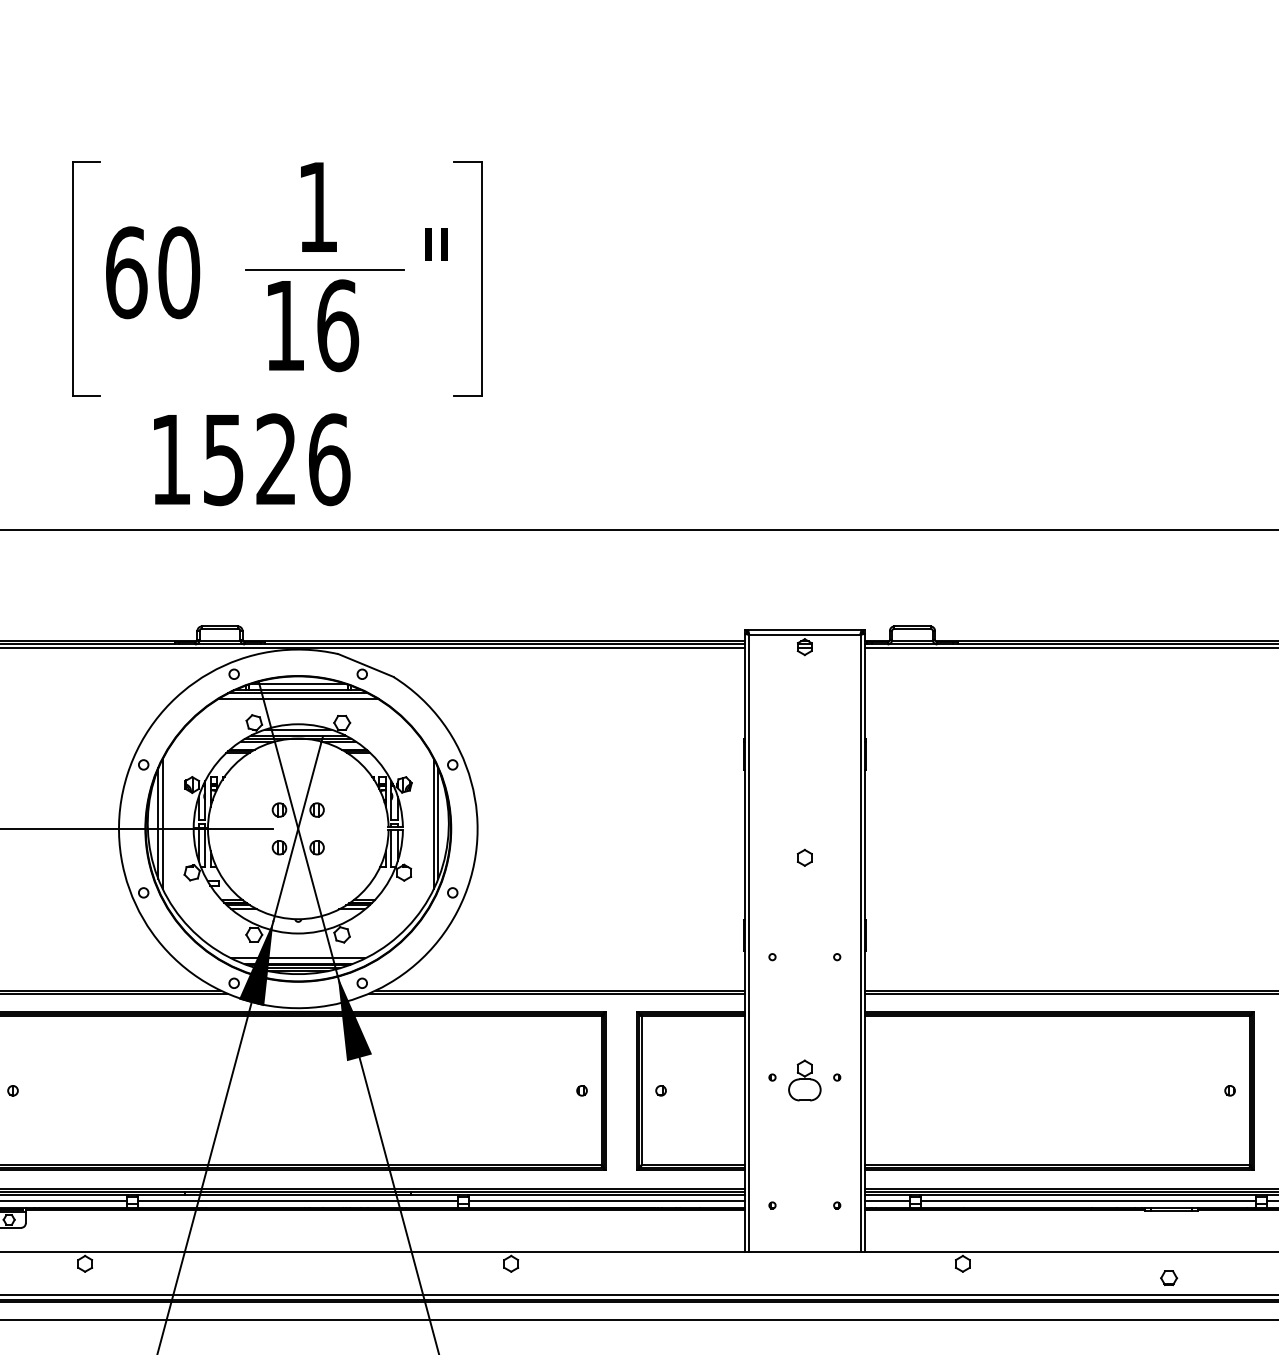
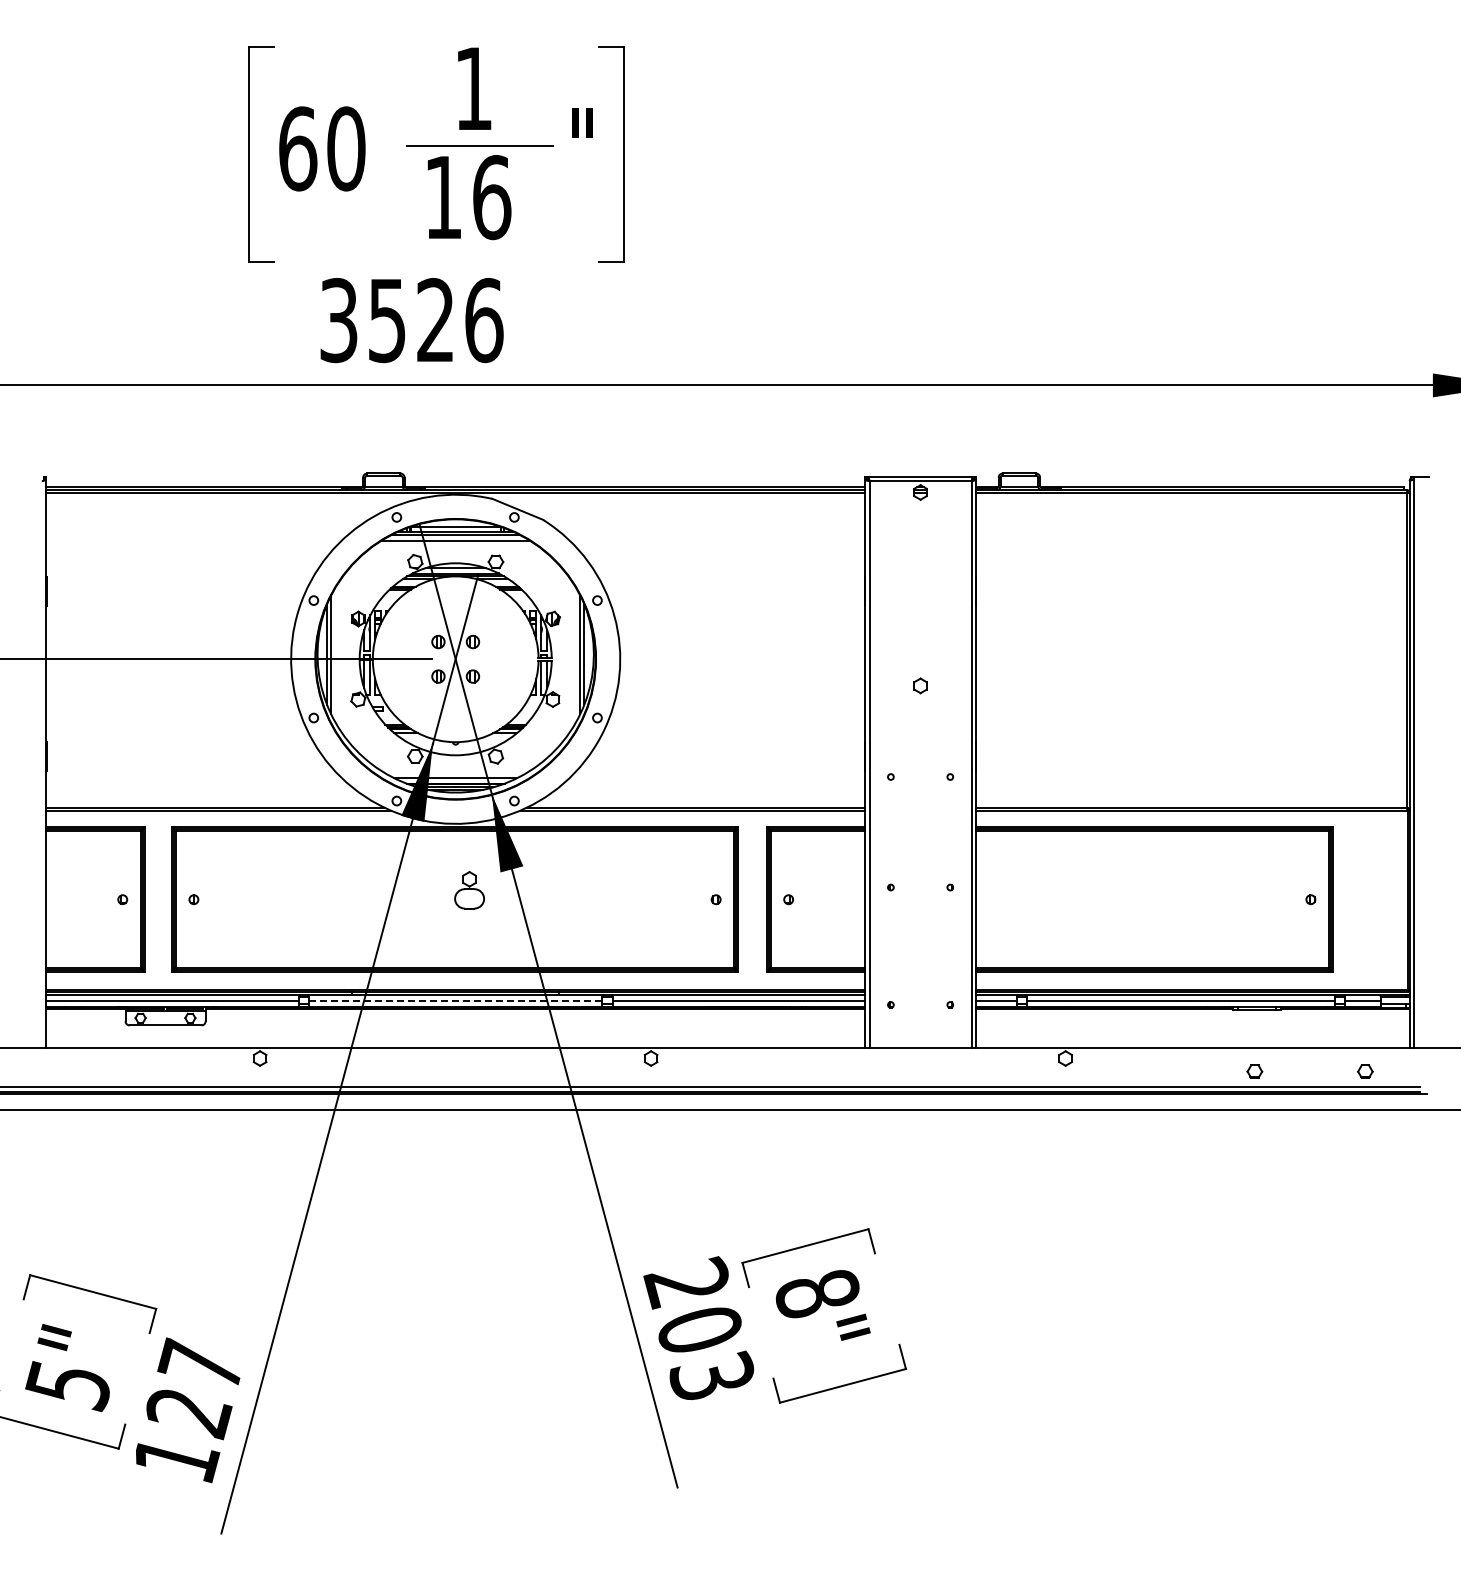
text: (170, 459) -> (338, 320), 1526 -> 3526
part: (804, 1080) -> (469, 890), moved
line: (298, 1200) -> (455, 1000), solid -> dashed

